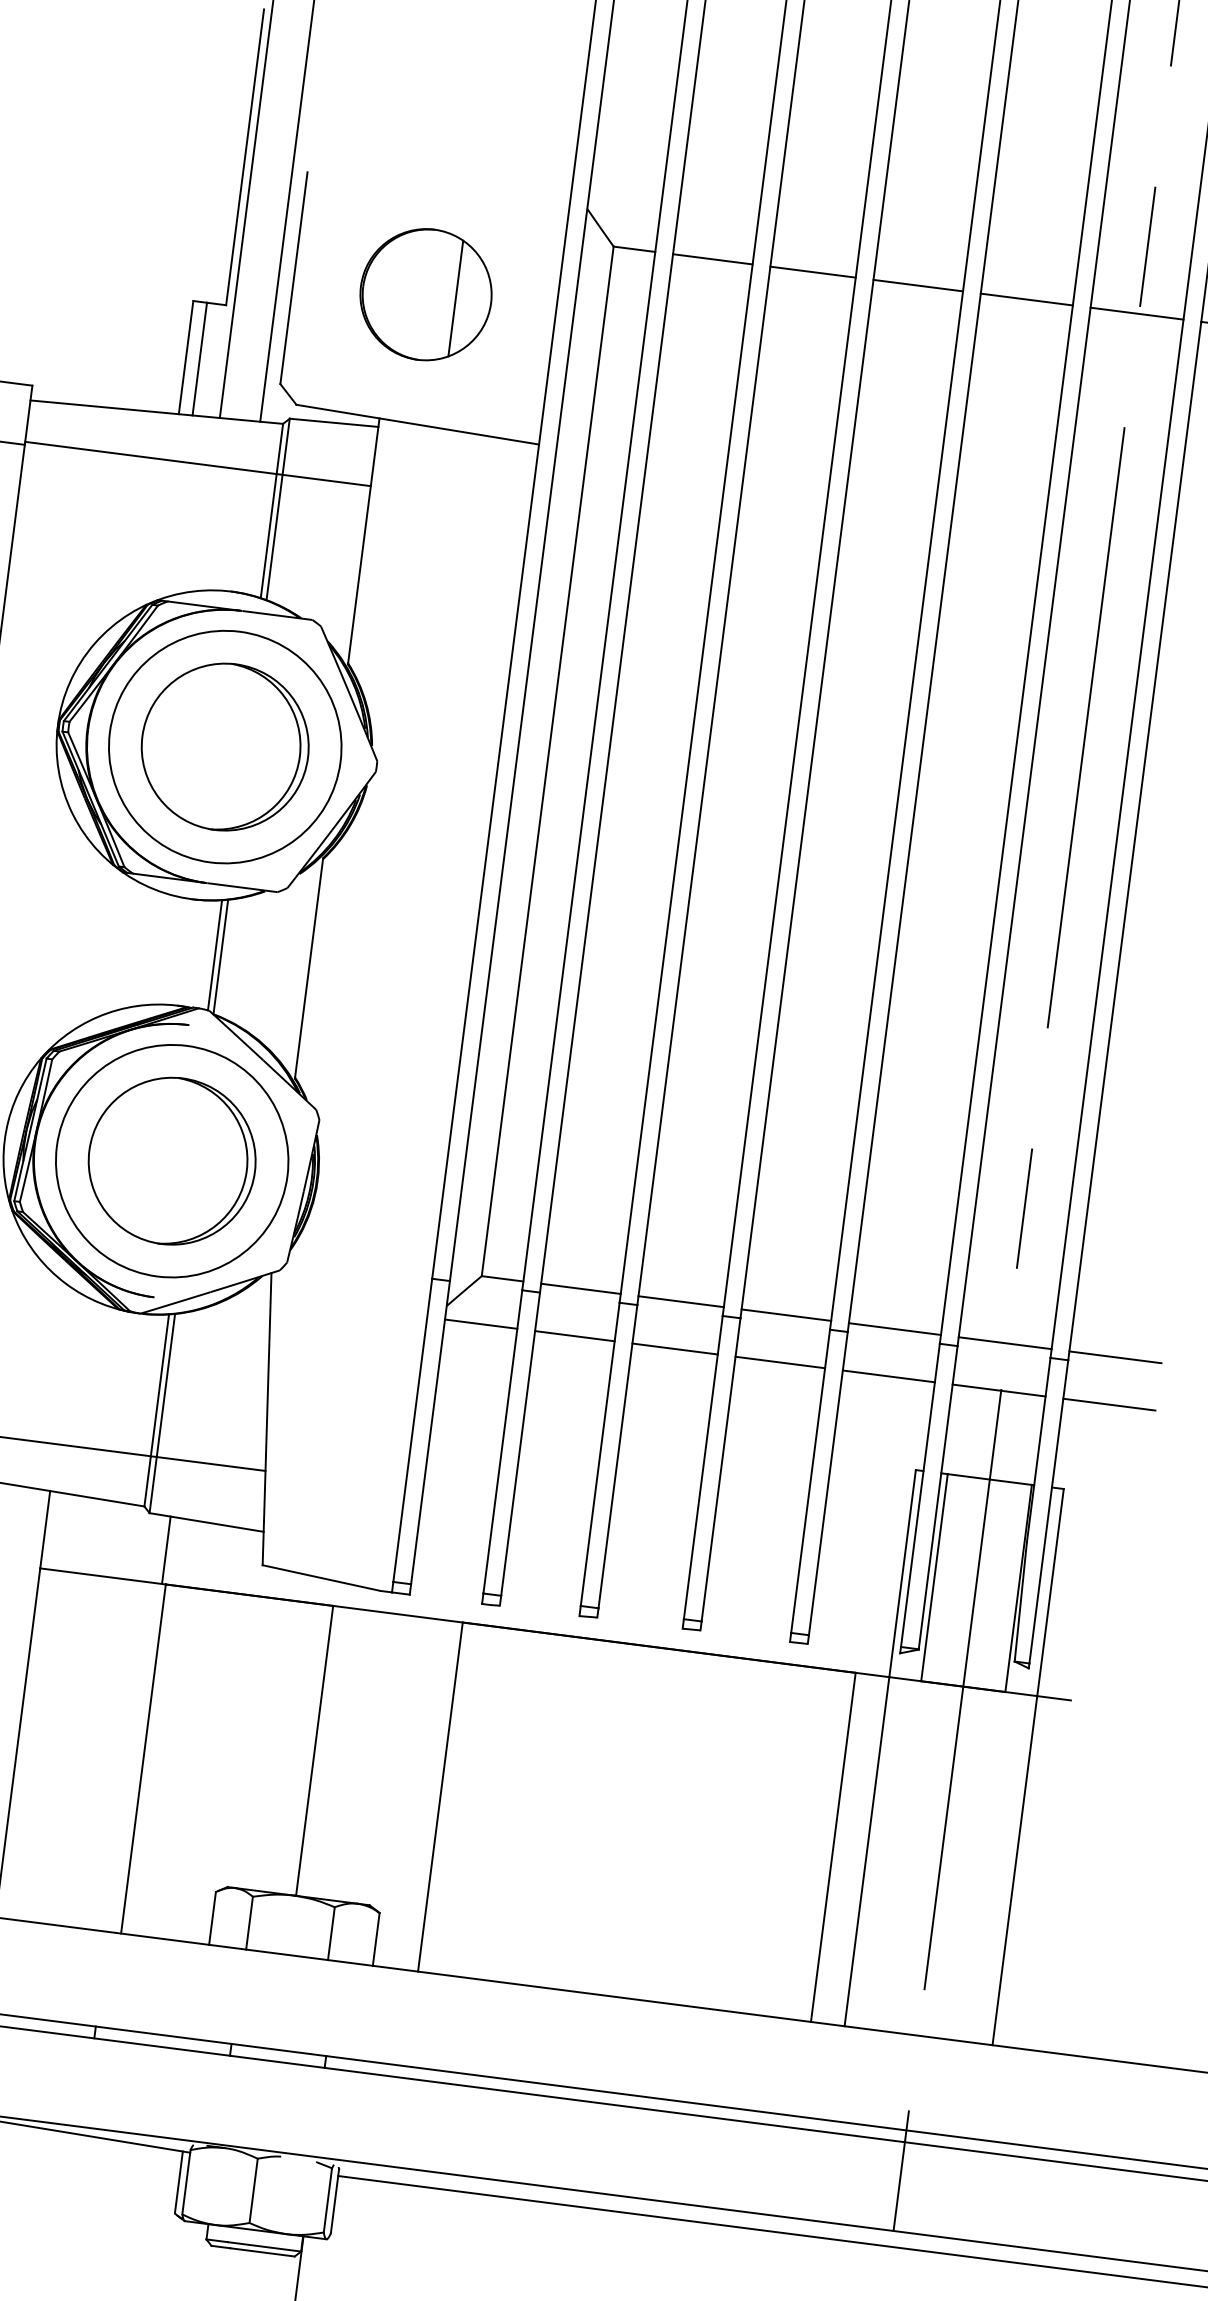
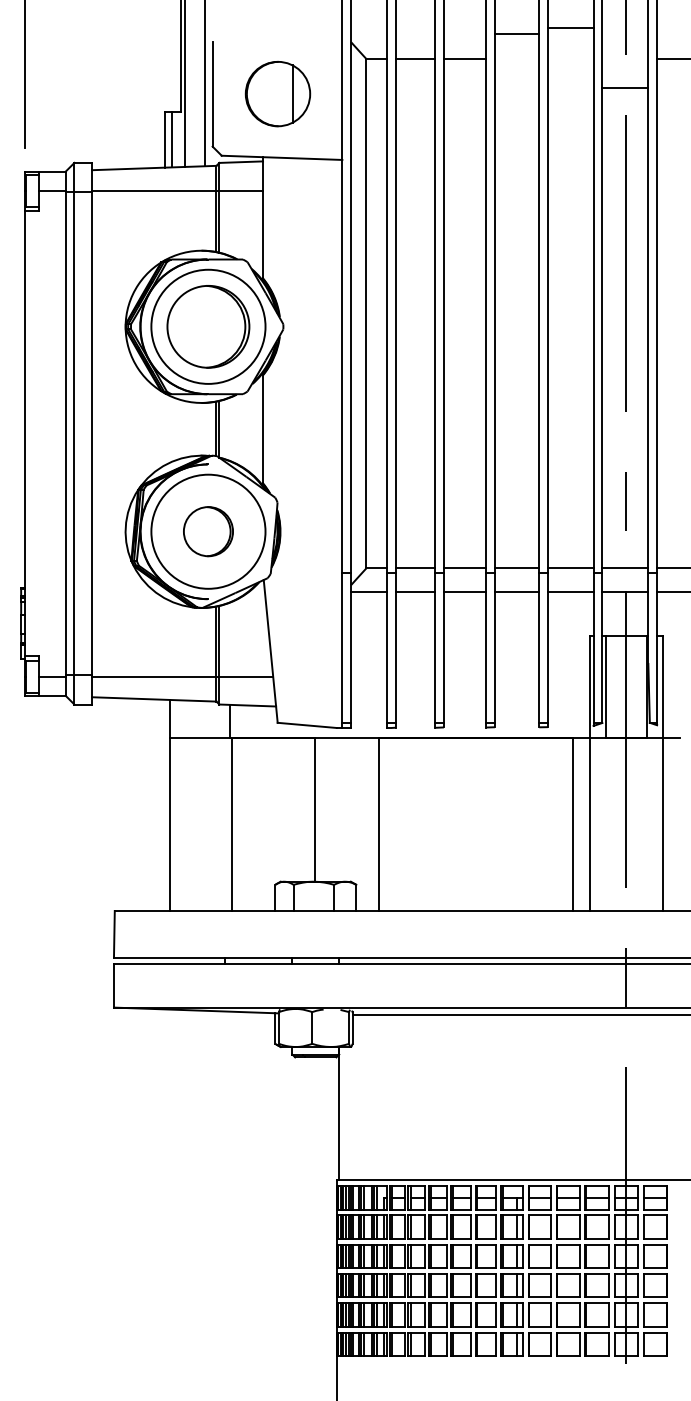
line: (917, 284) -> (516, 33), moved
line: (1026, 298) -> (570, 27), moved
line: (1137, 312) -> (625, 87), moved
part: (172, 1160) -> (208, 531), size x0.6

